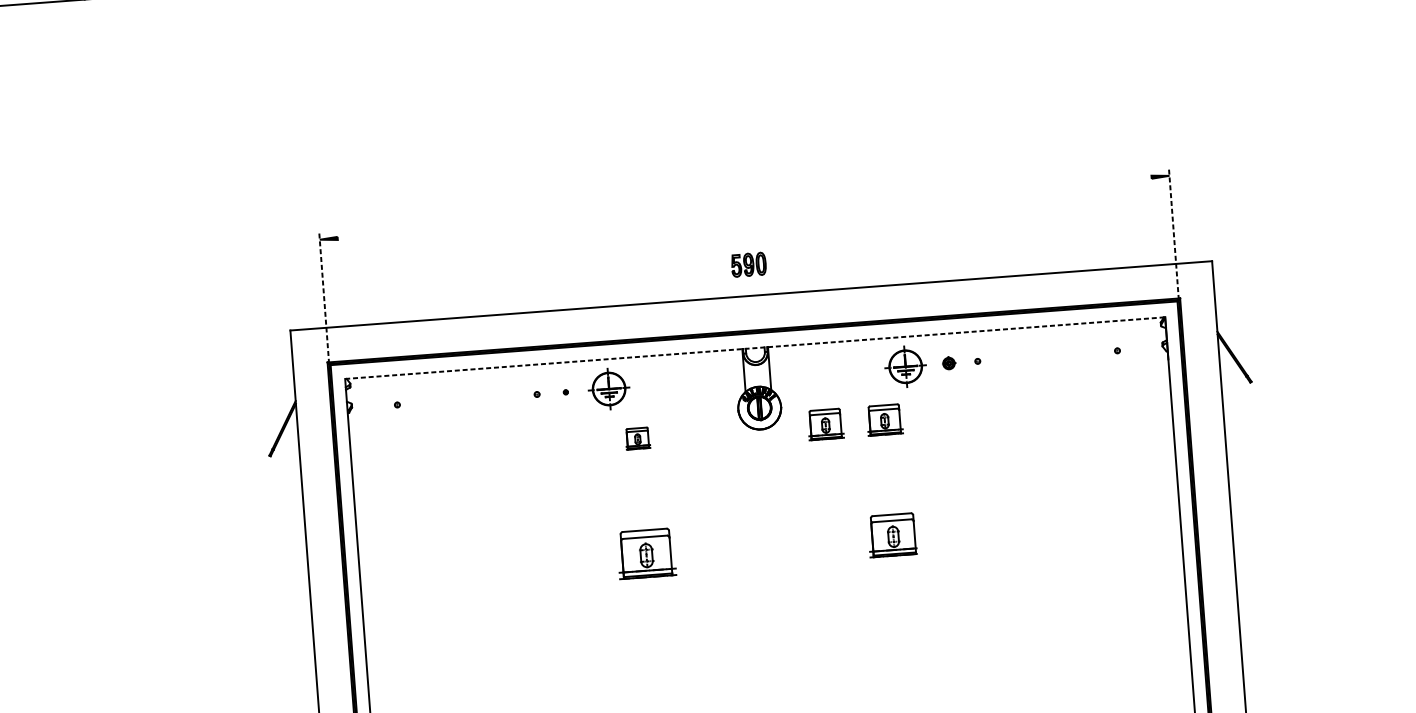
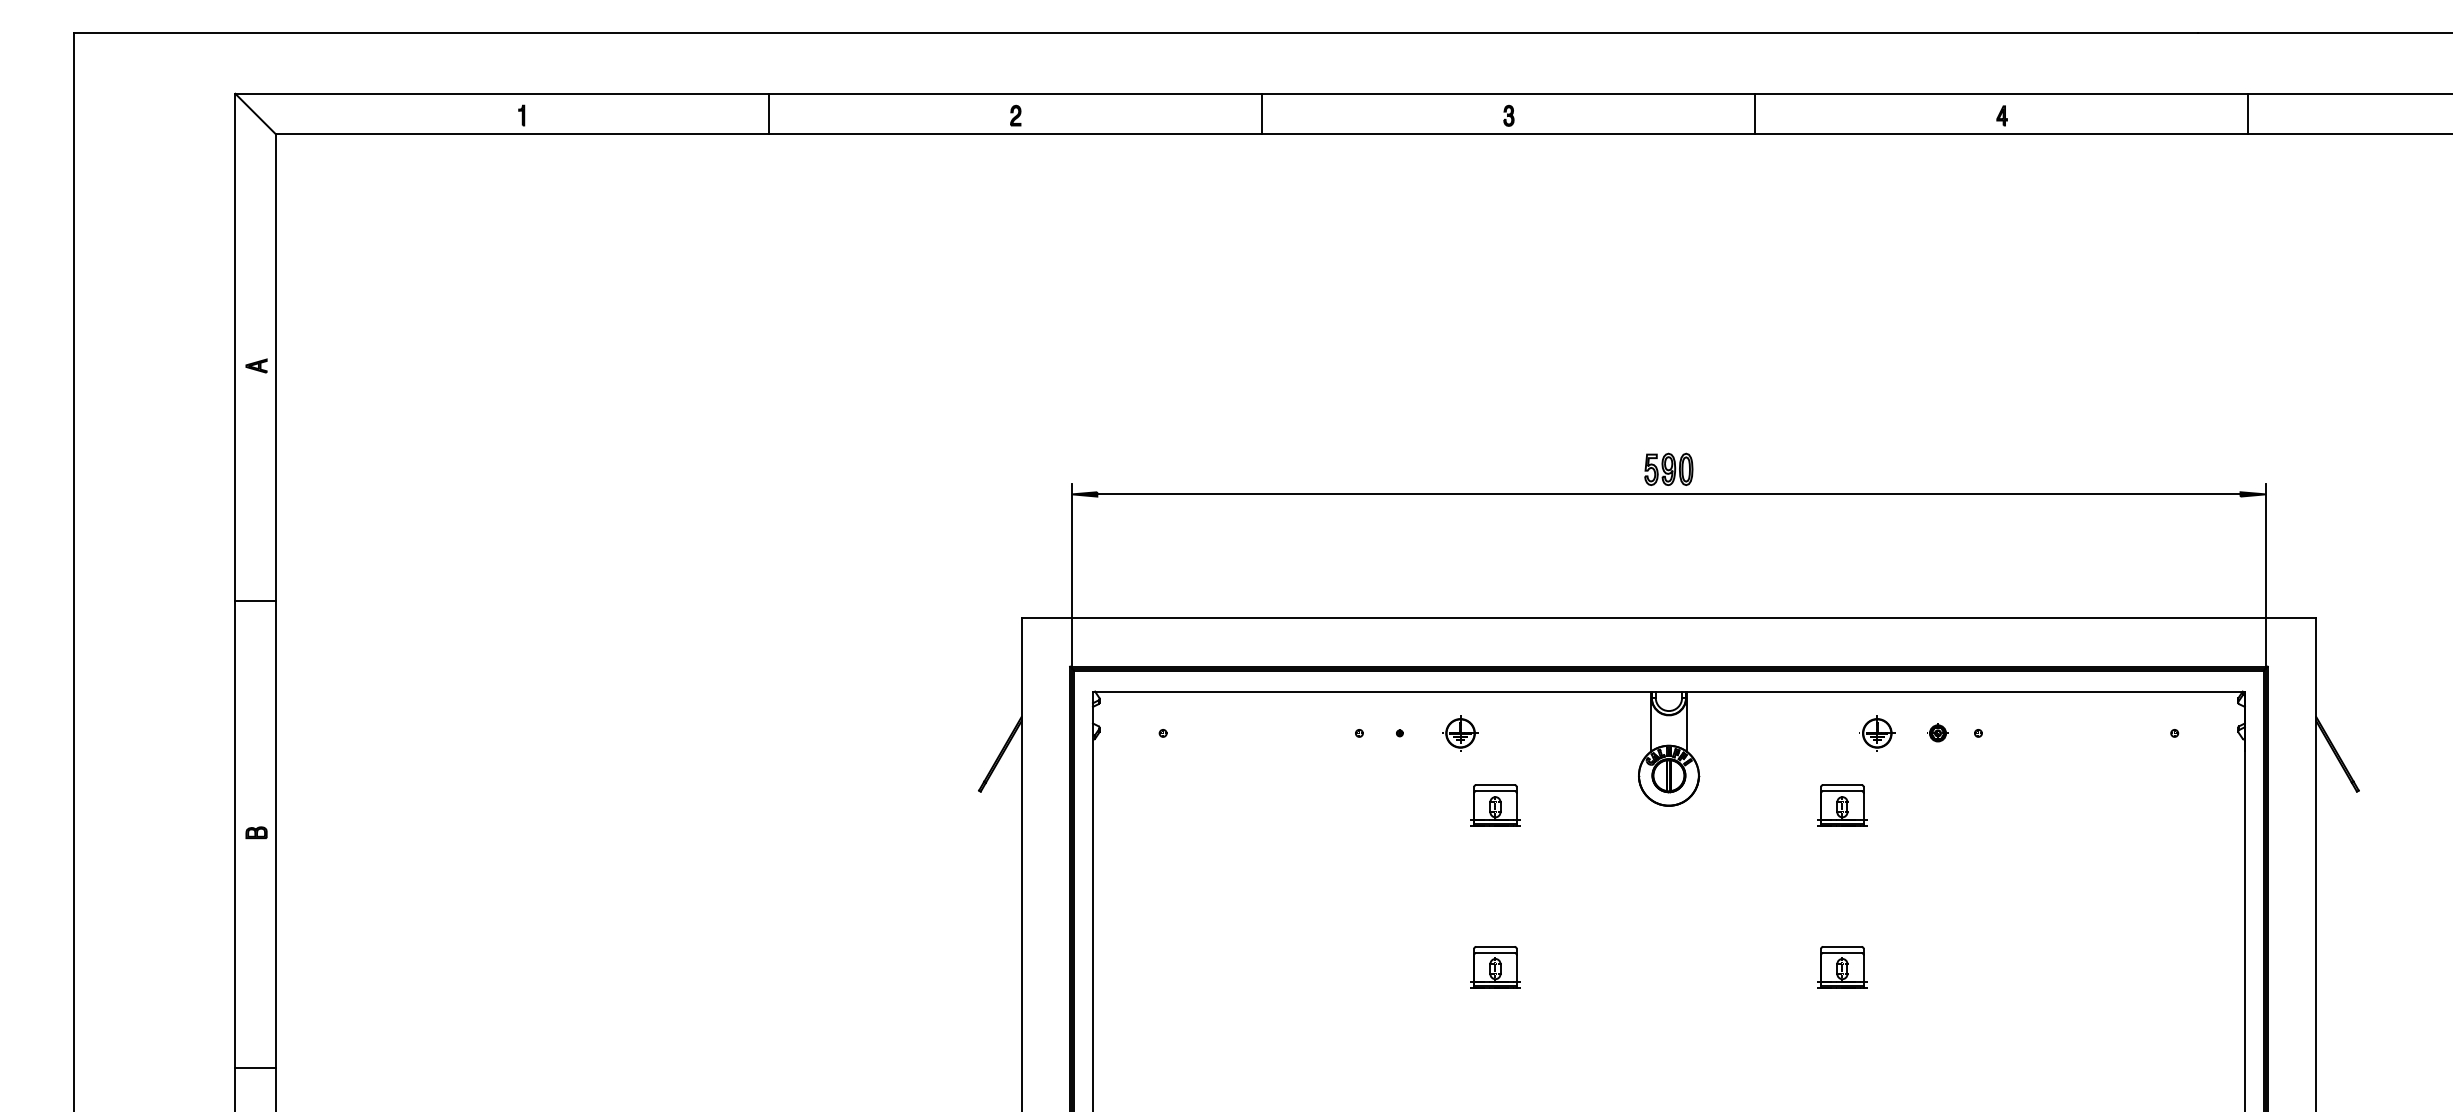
line: (744, 207) -> (1668, 494), added
line: (1173, 233) -> (2265, 575), dashed -> solid
part: (748, 264) -> (1668, 468), moved
line: (324, 297) -> (1072, 575), dashed -> solid
line: (754, 348) -> (1668, 691), dashed -> solid
part: (905, 366) -> (1877, 733), size x0.62
part: (609, 389) -> (1460, 733), size x0.62
part: (825, 424) -> (1759, 805), removed
part: (637, 438) -> (1495, 805), size x1.43
part: (893, 535) -> (1842, 967), size x0.71
part: (646, 553) -> (1495, 967), size x0.62

